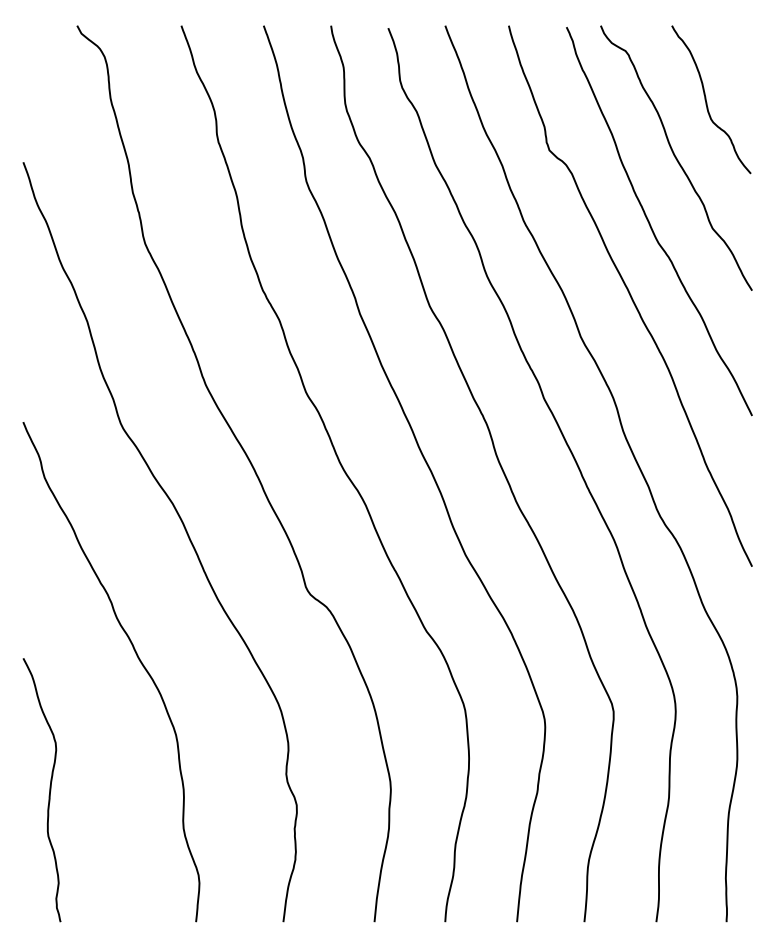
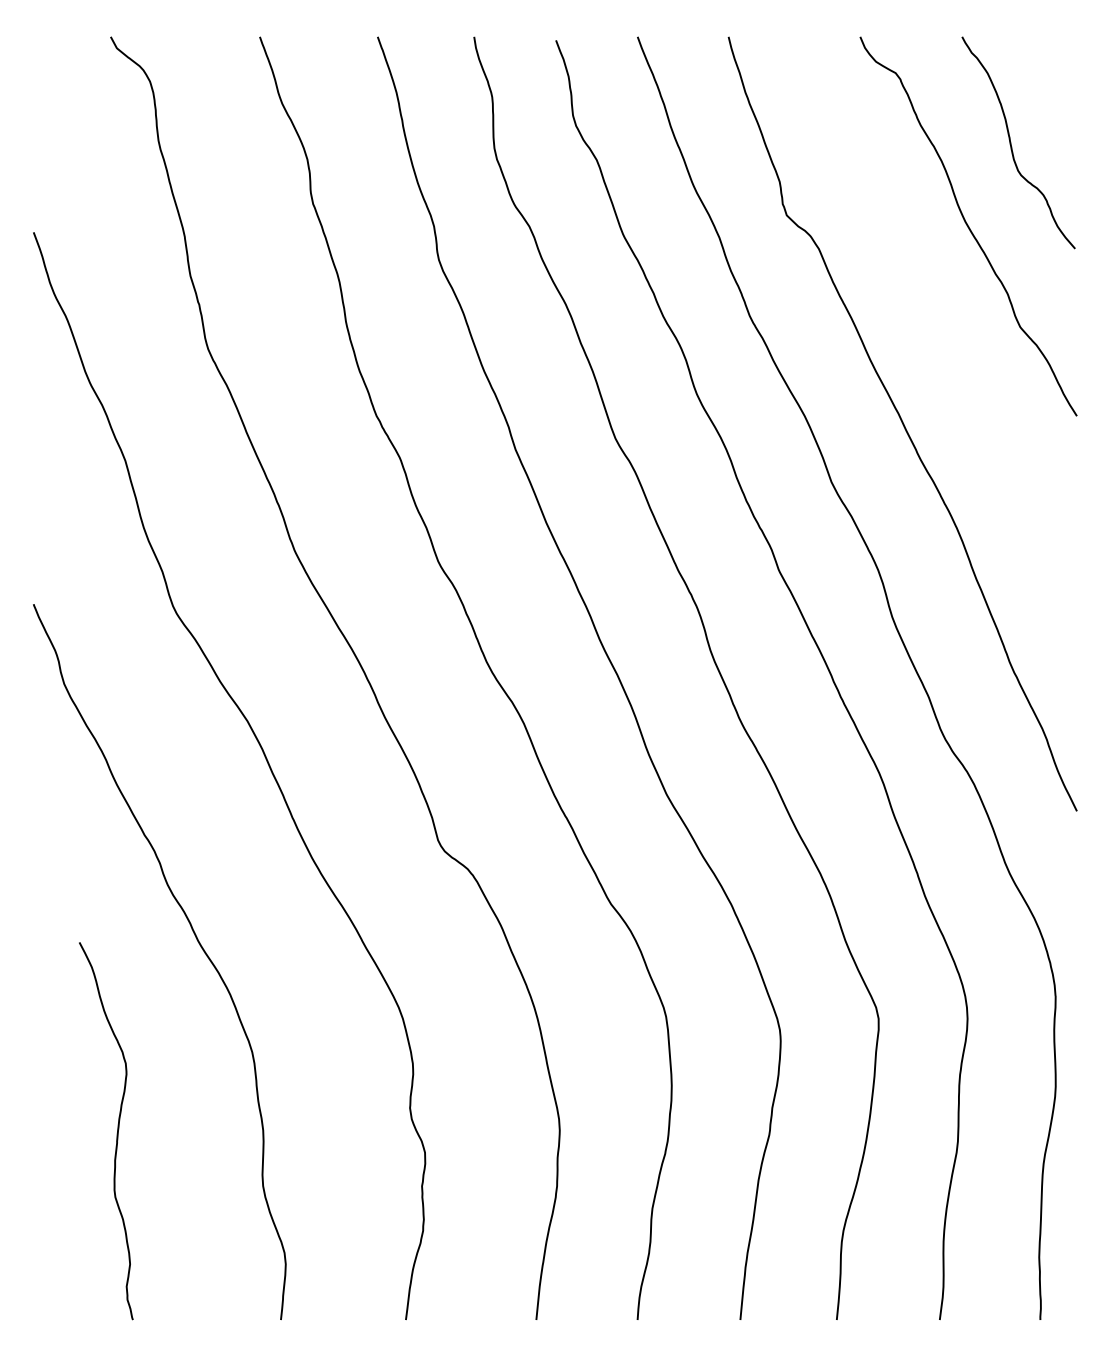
curve: (651, 225) -> (932, 322), removed
curve: (49, 790) -> (116, 1131), moved

